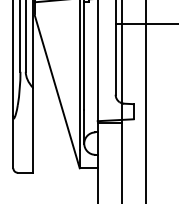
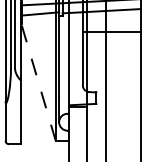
line: (56, 92) -> (38, 83), solid -> dashed

